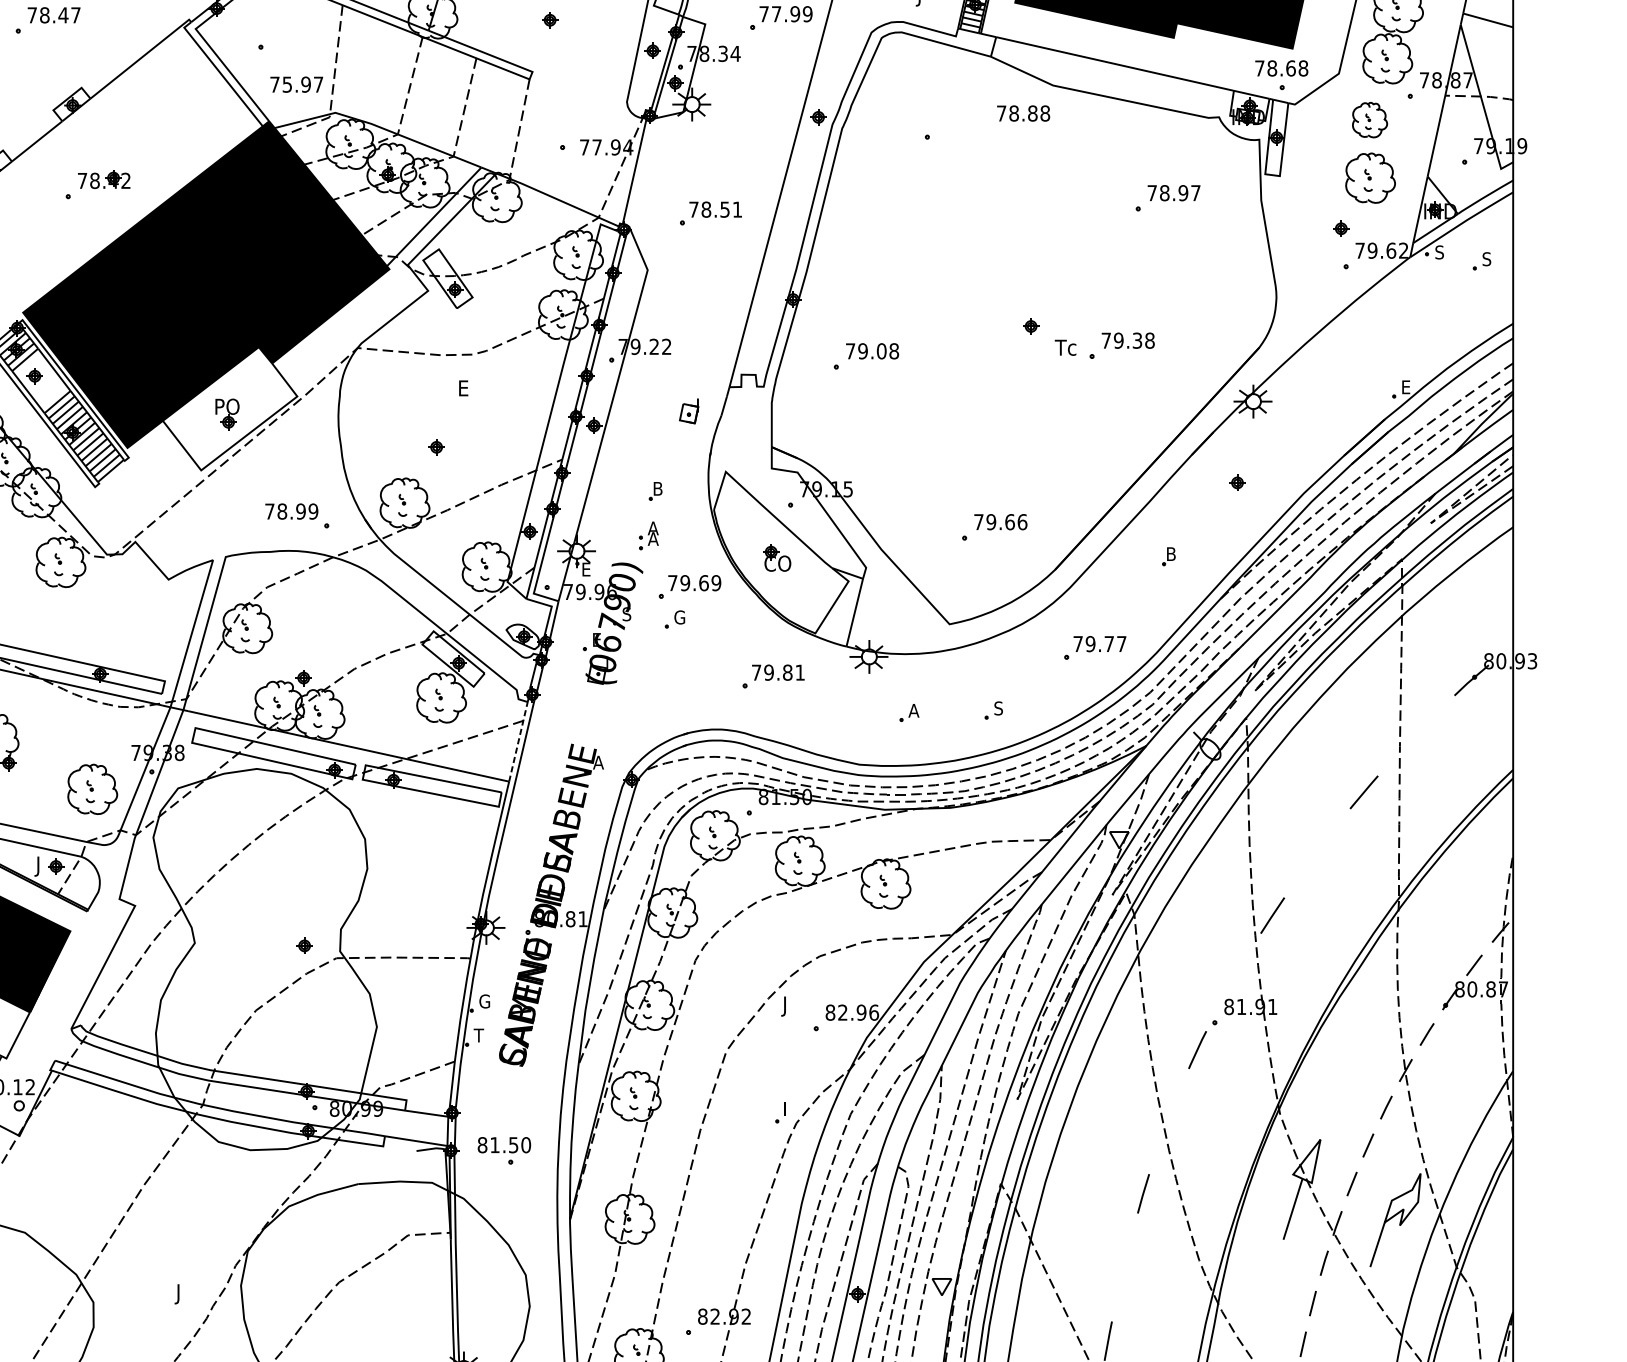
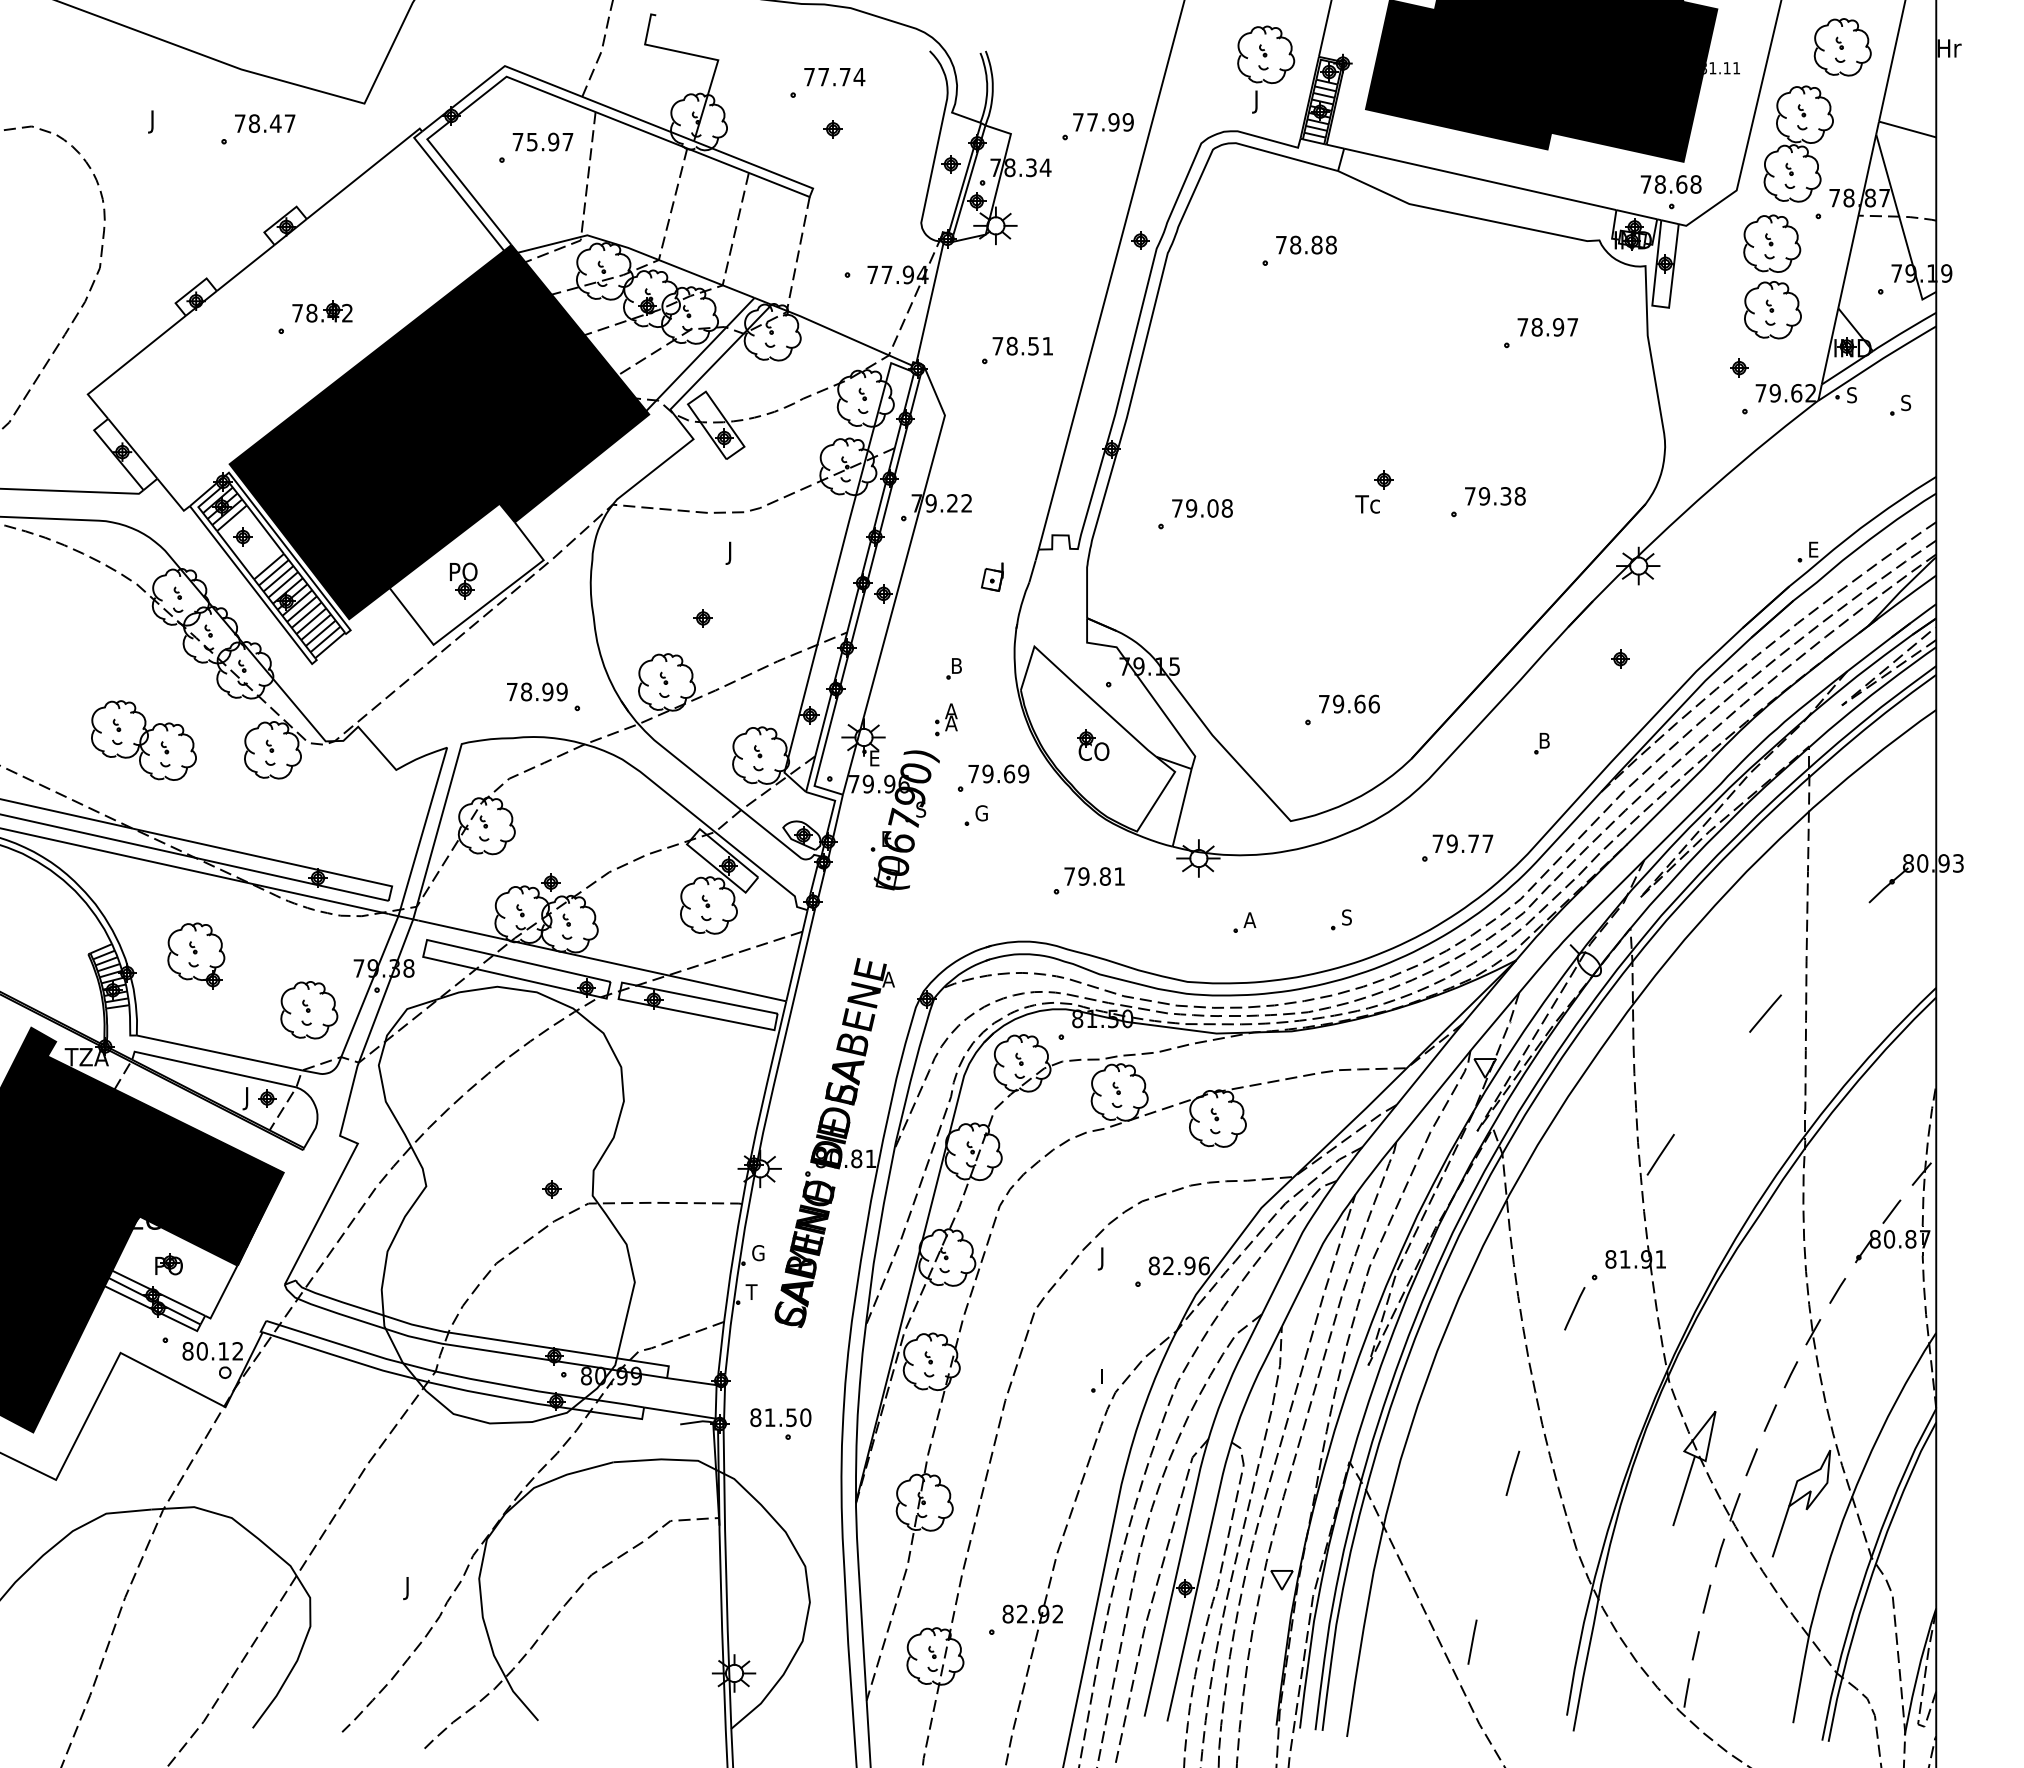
text: (296, 84) -> (542, 141), moved
text: (1023, 112) -> (1306, 244), moved
part: (1370, 119) -> (1772, 243), size x1.43
text: (1065, 347) -> (1367, 504), moved
text: (462, 389) -> (732, 552), E -> J
line: (518, 742) -> (796, 956), dashed -> solid

